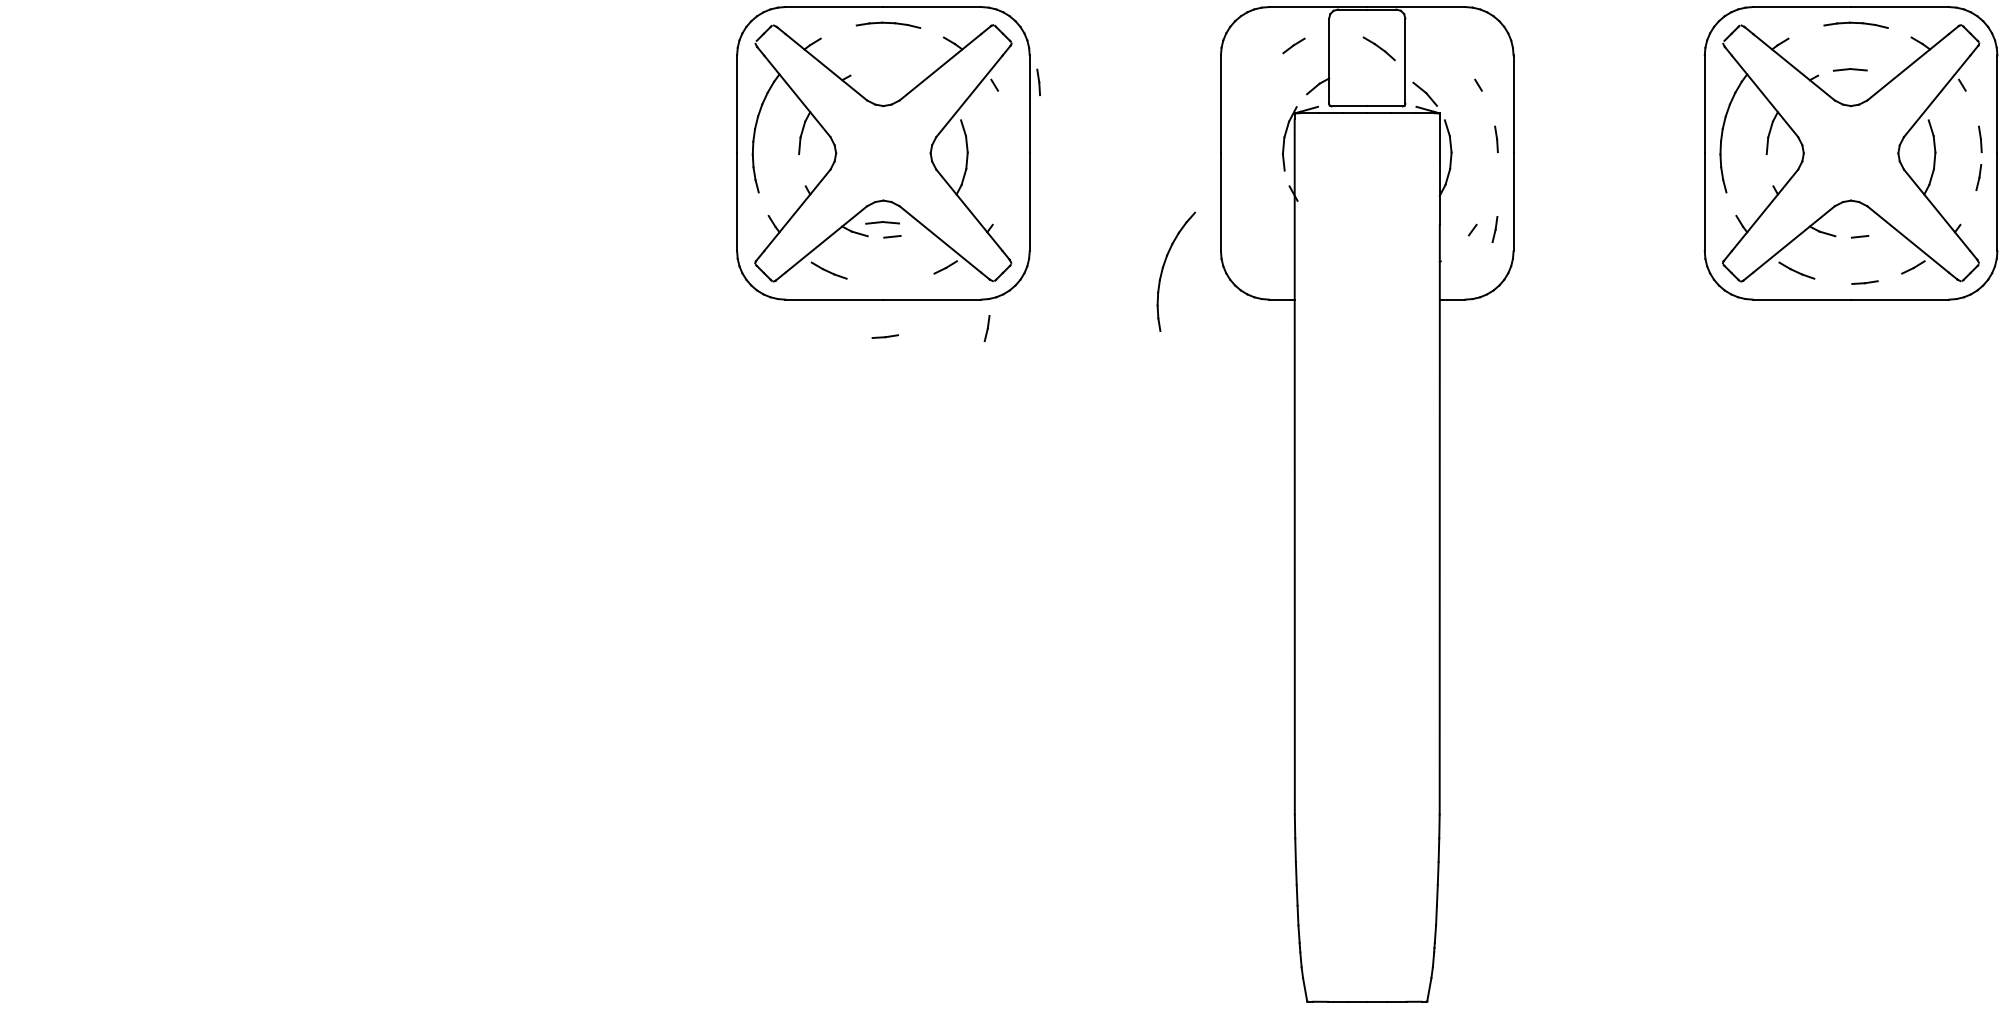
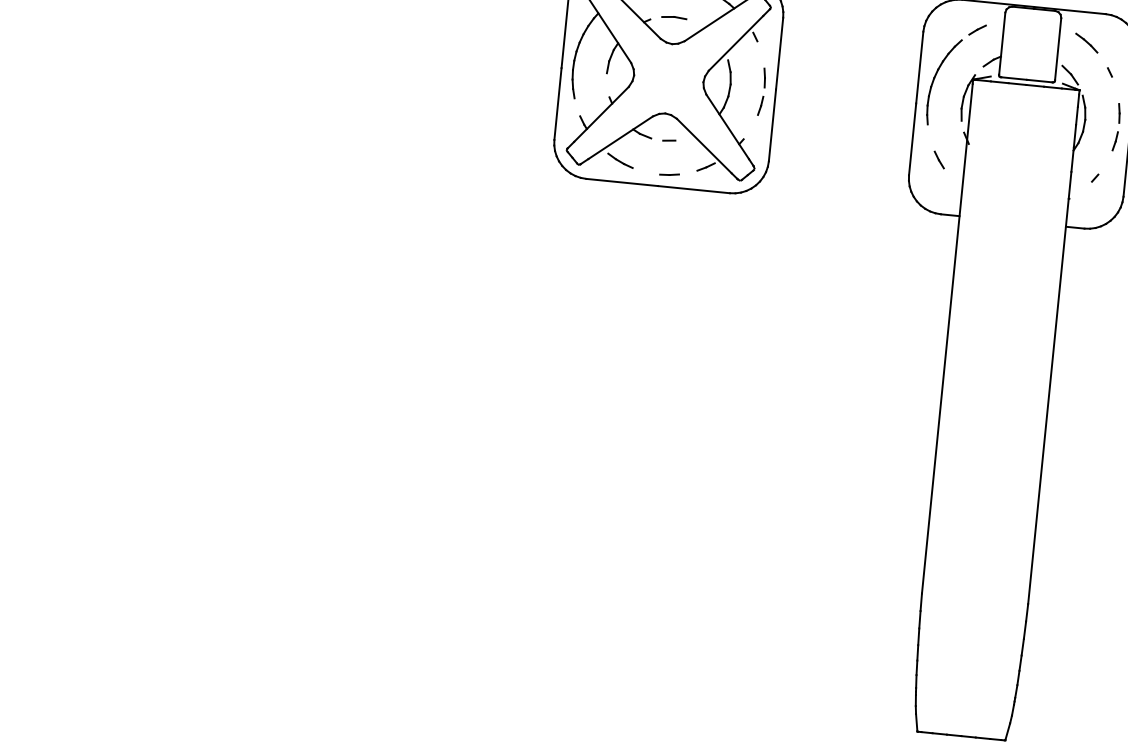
part: (1378, 48) -> (1086, 42), moved
line: (1038, 81) -> (764, 77), moved
line: (882, 222) -> (674, 17), moved
line: (1259, 226) -> (939, 159), added
line: (1494, 229) -> (1114, 141), moved
part: (1164, 266) -> (935, 77), moved
line: (986, 328) -> (760, 105), moved
line: (884, 336) -> (668, 174), moved

